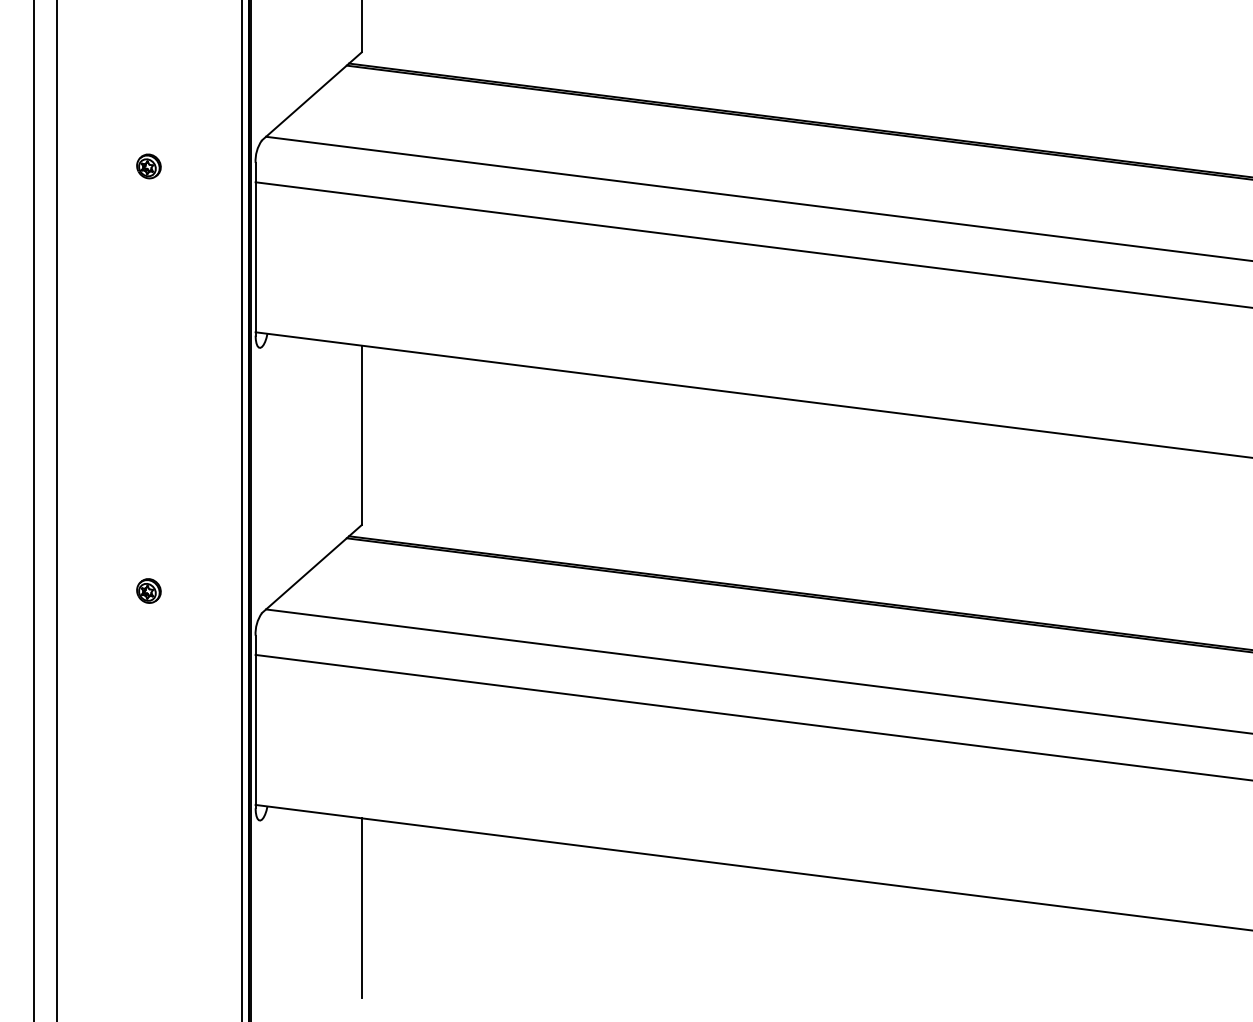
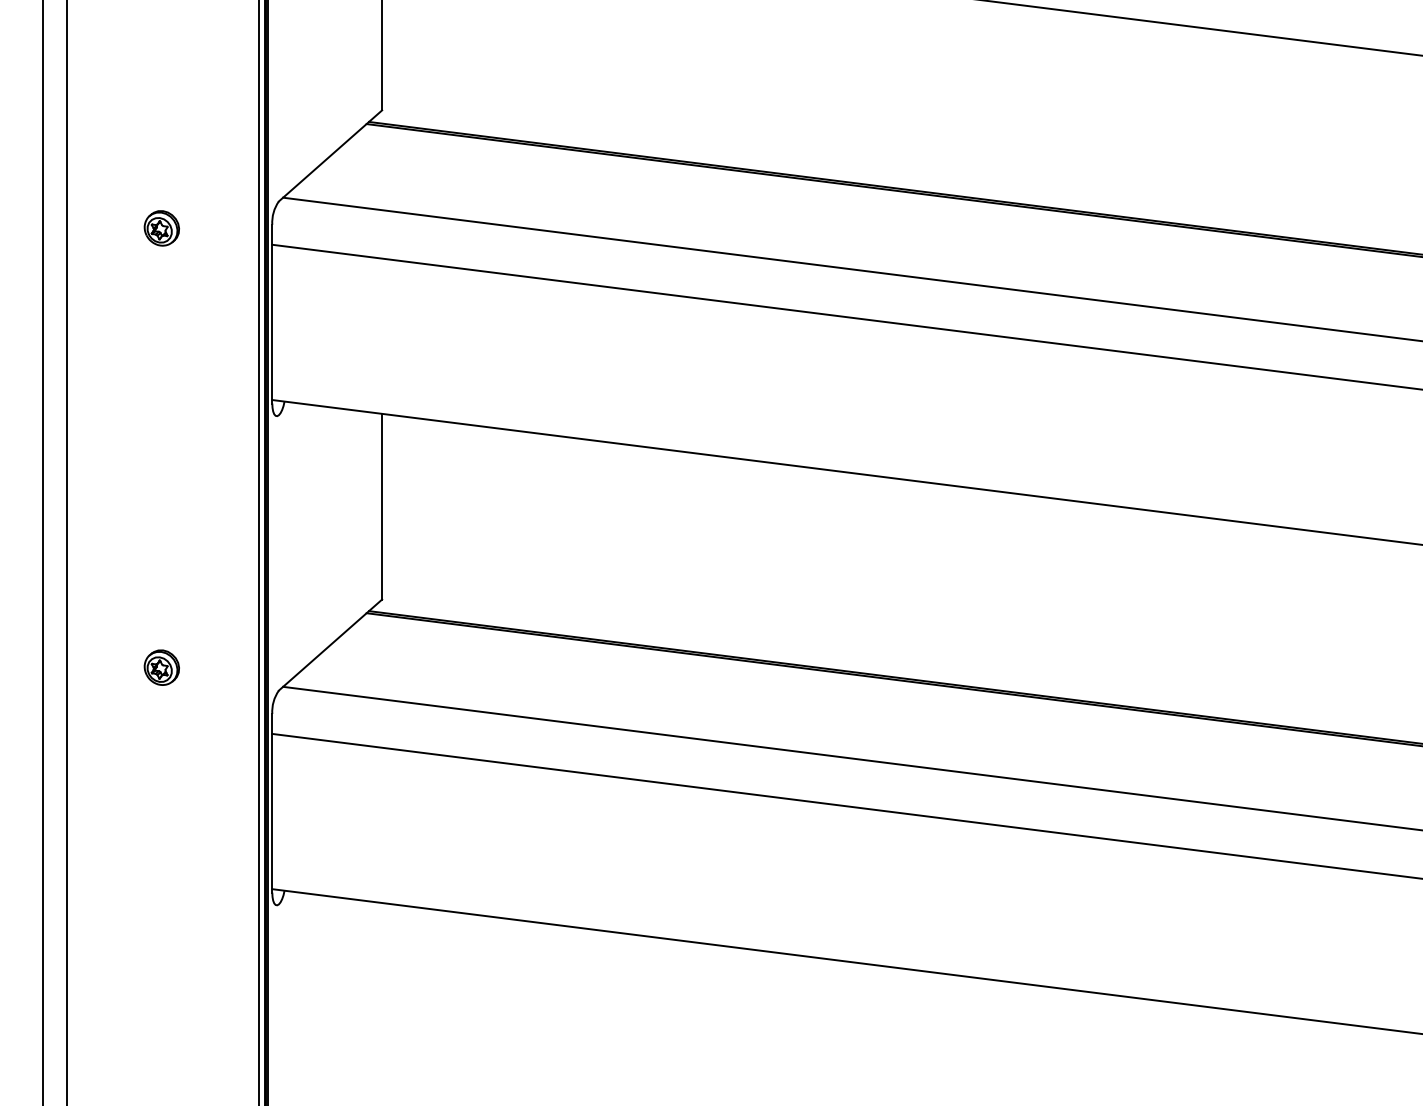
part: (148, 166) -> (161, 228), size x1.4
part: (148, 590) -> (161, 667), size x1.4
line: (362, 907) -> (382, 995), removed

